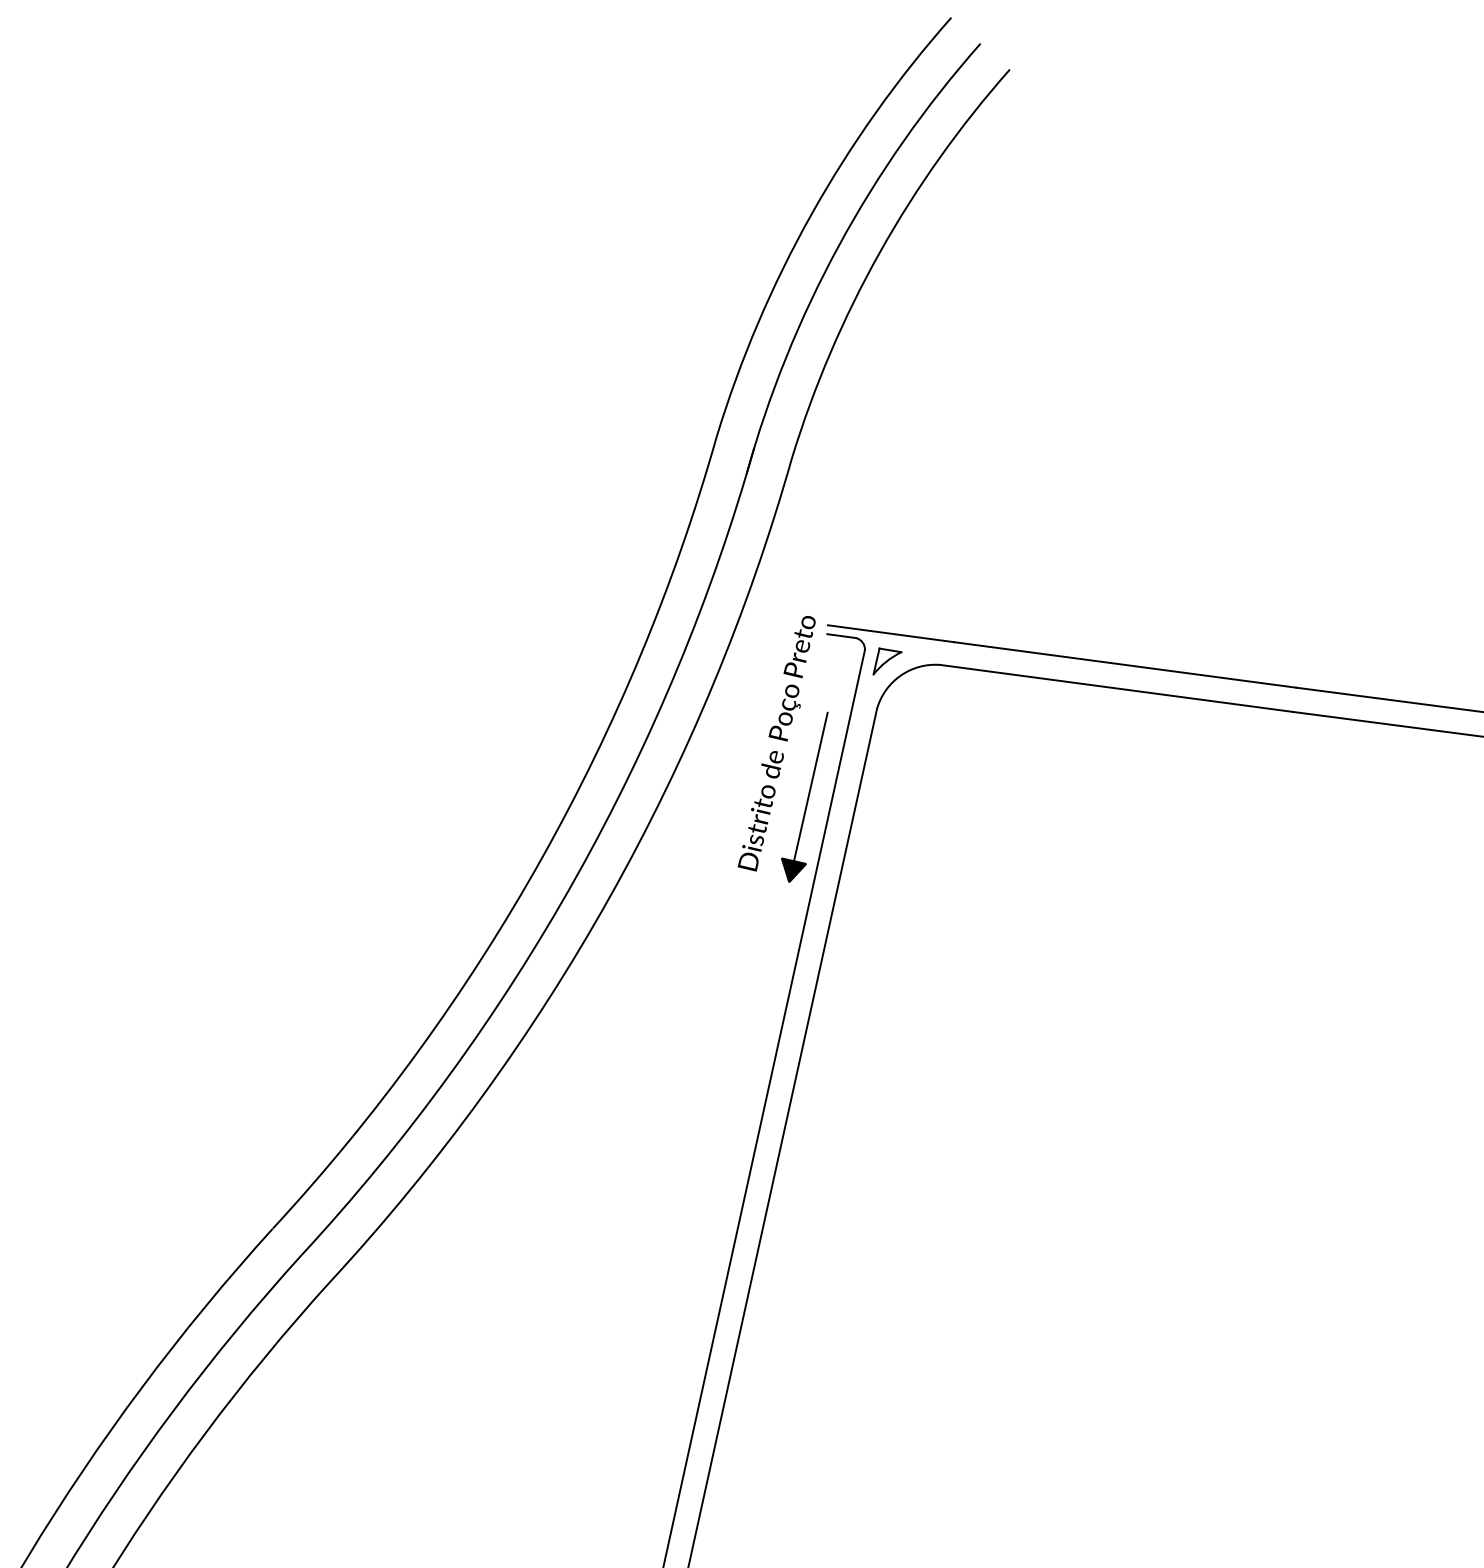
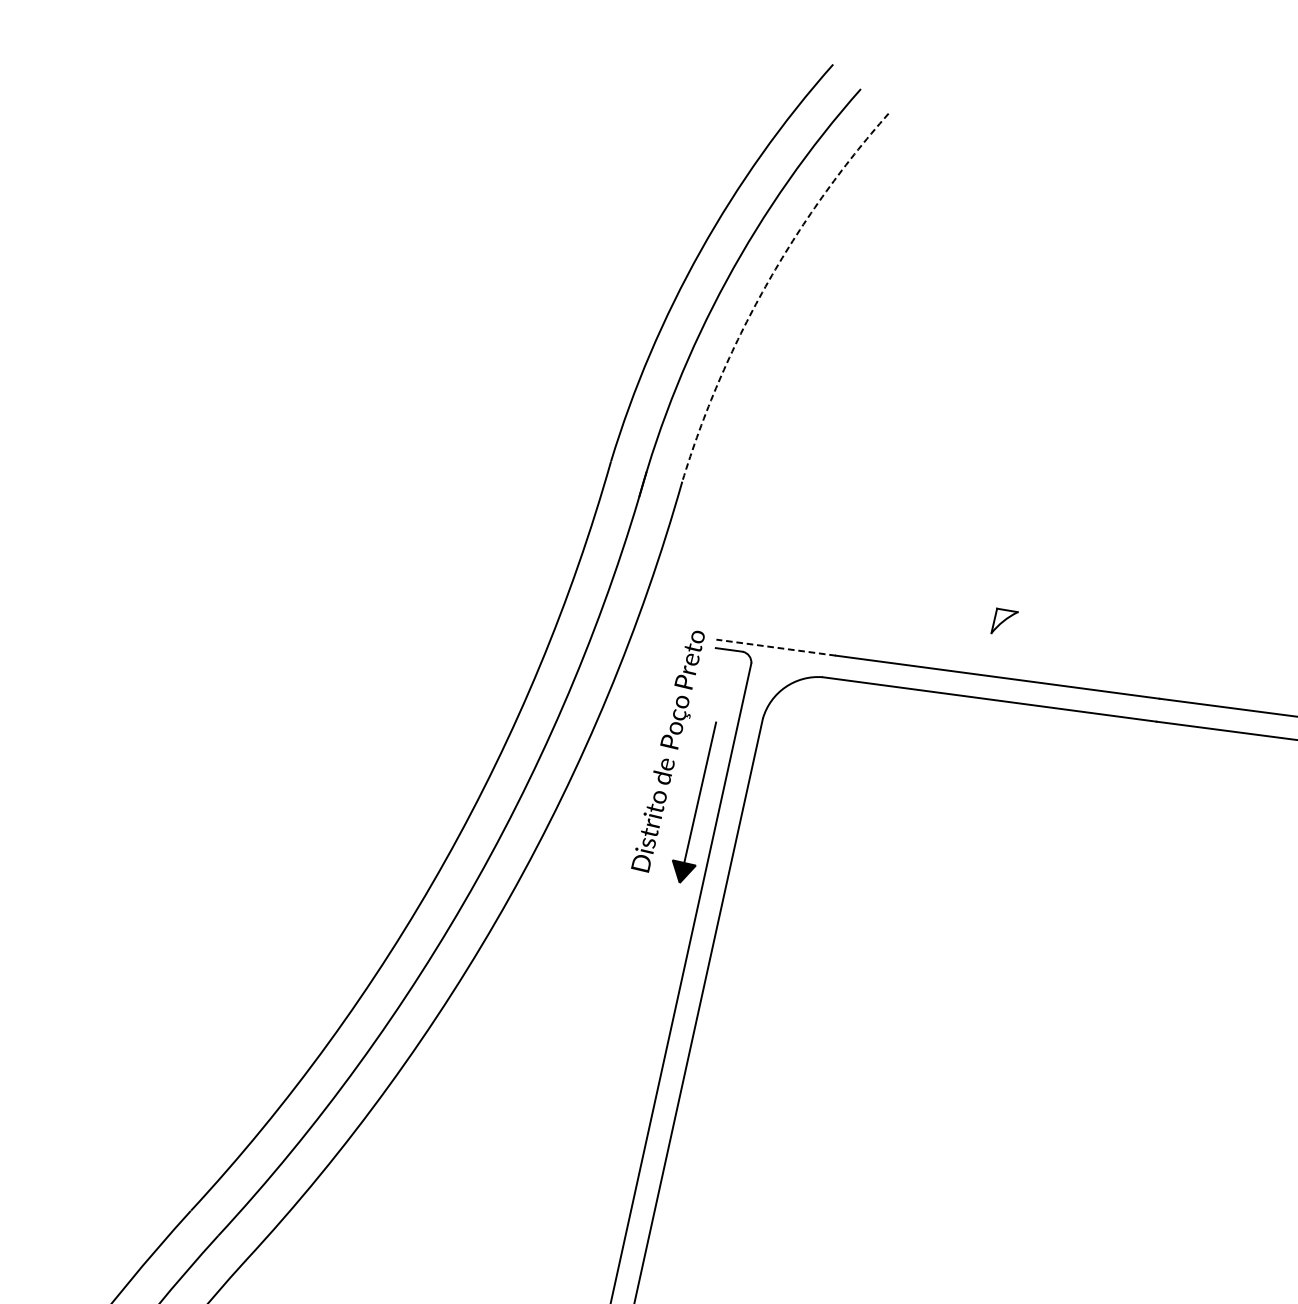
arc: (879, 252) -> (765, 286), solid -> dashed
line: (891, 633) -> (776, 647), solid -> dashed
part: (887, 661) -> (1004, 620), moved

